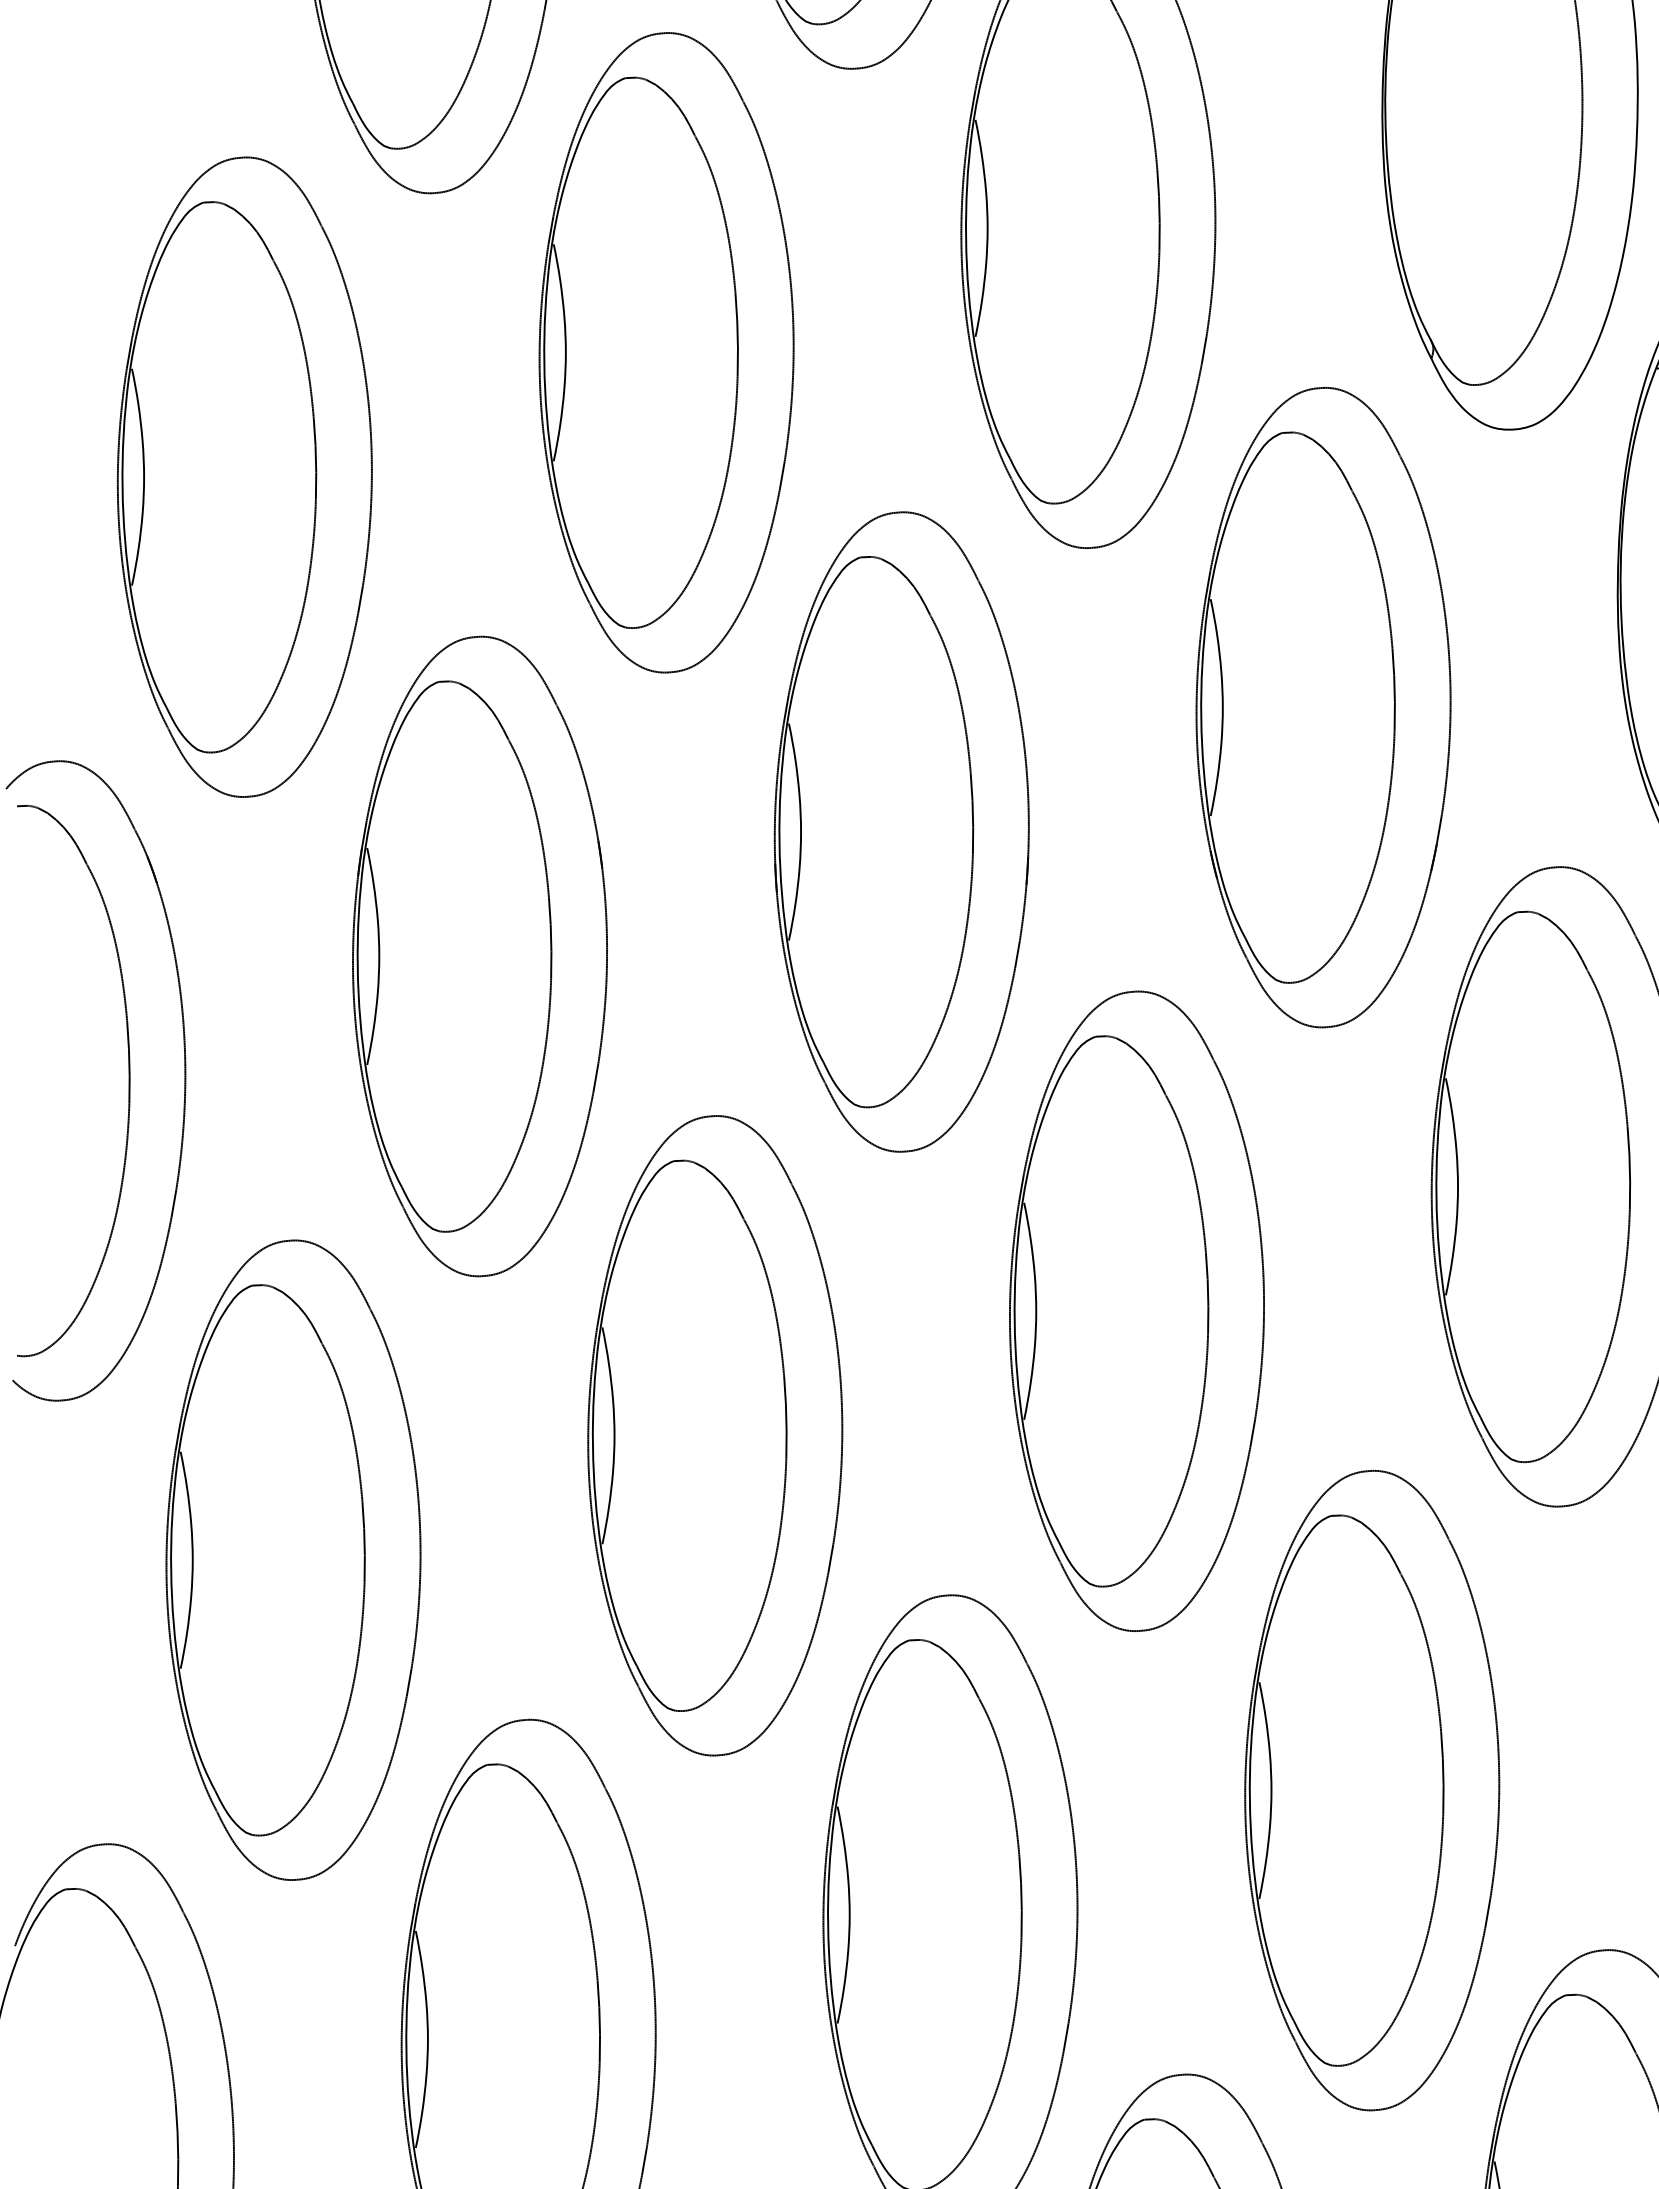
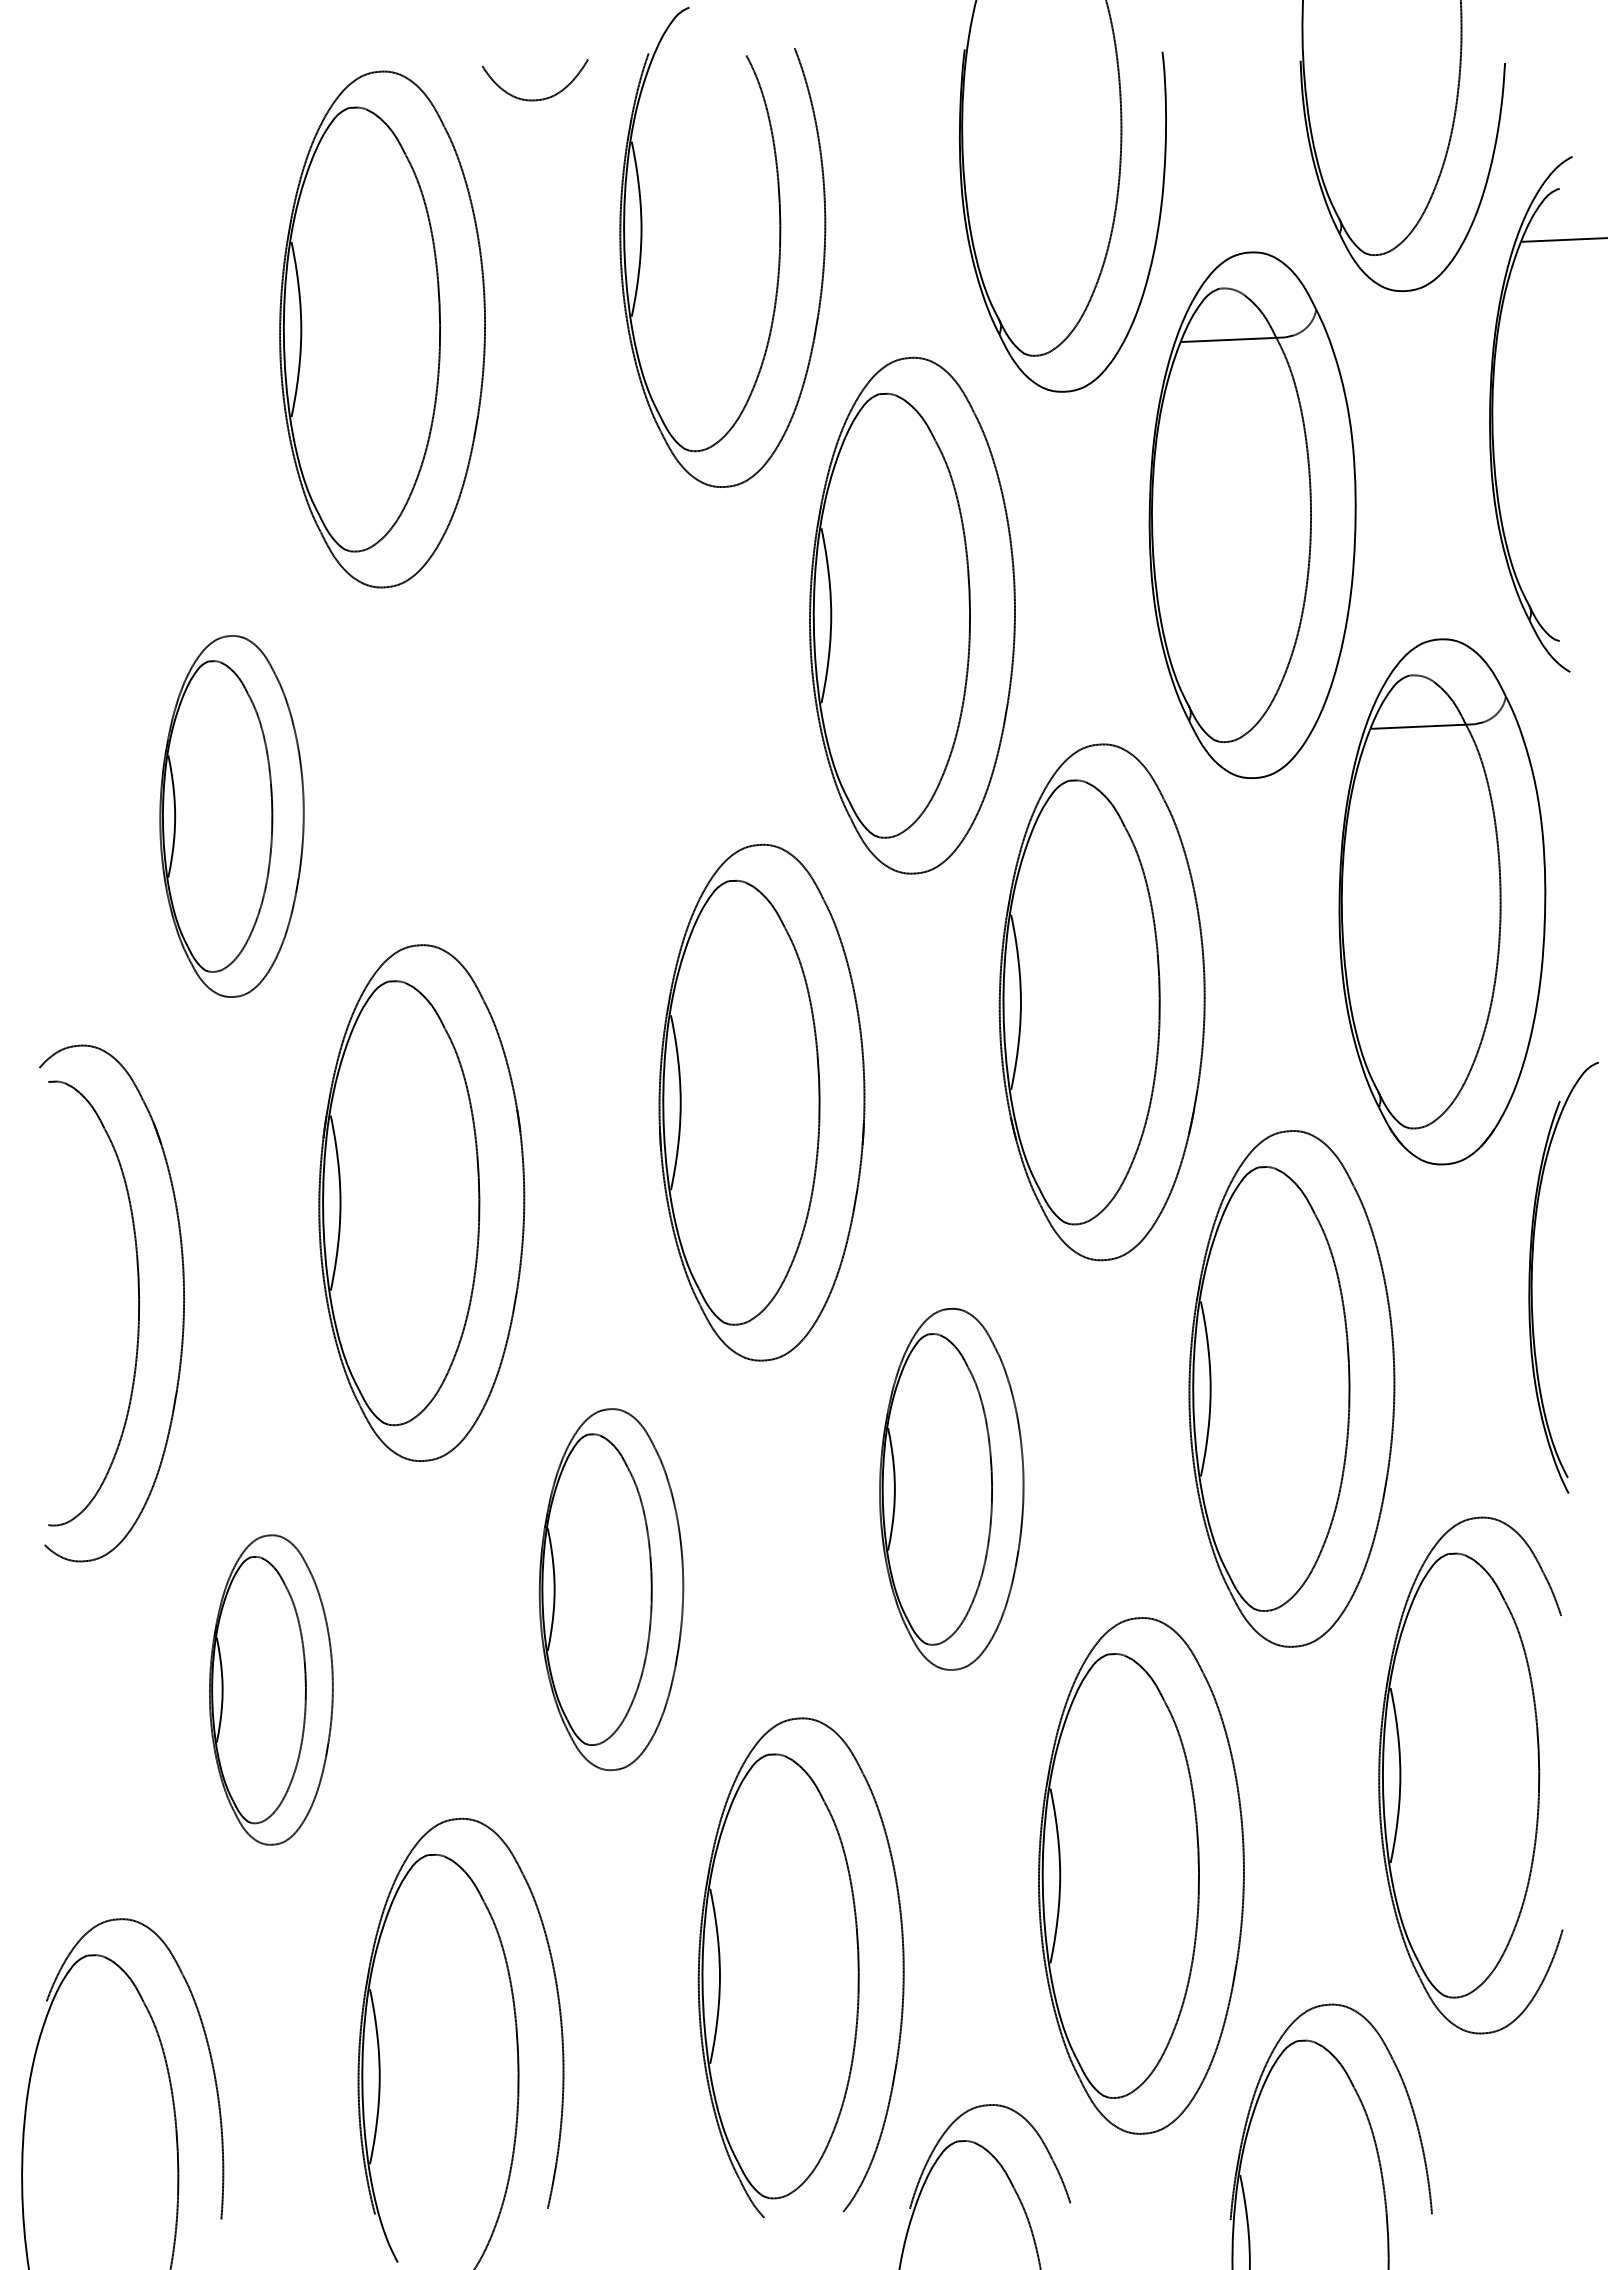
part: (665, 352) -> (571, 715), removed
part: (244, 477) -> (231, 816), size x0.7
part: (1136, 1311) -> (951, 1489), size x0.7
part: (715, 1435) -> (611, 1589), size x0.7
part: (293, 1559) -> (271, 1689), size x0.6

